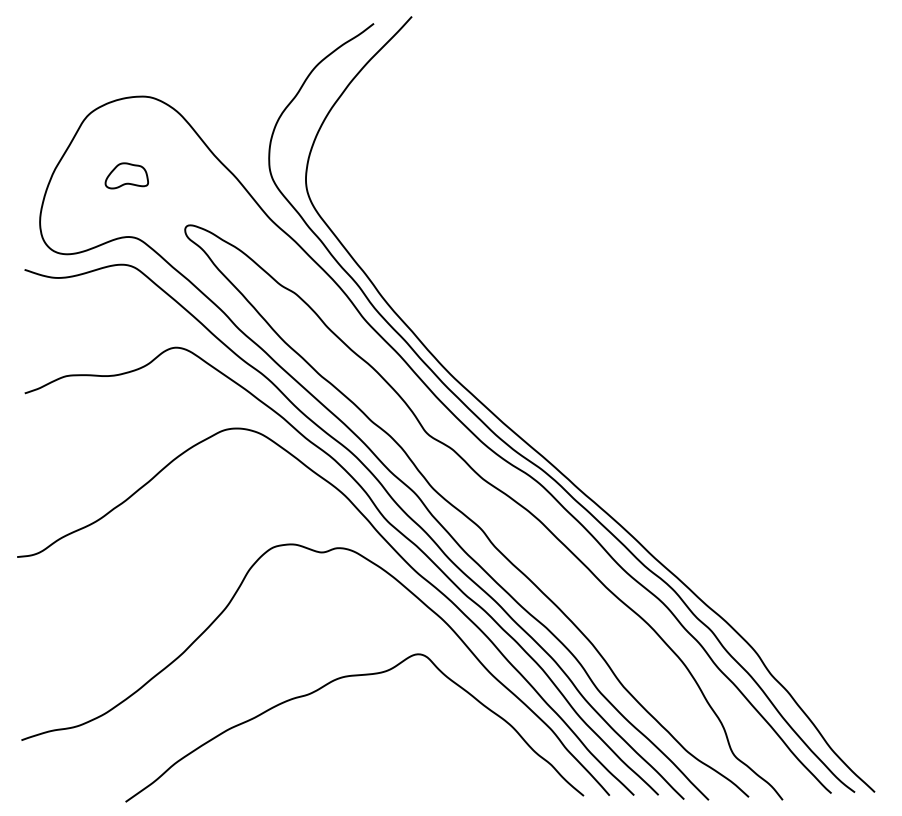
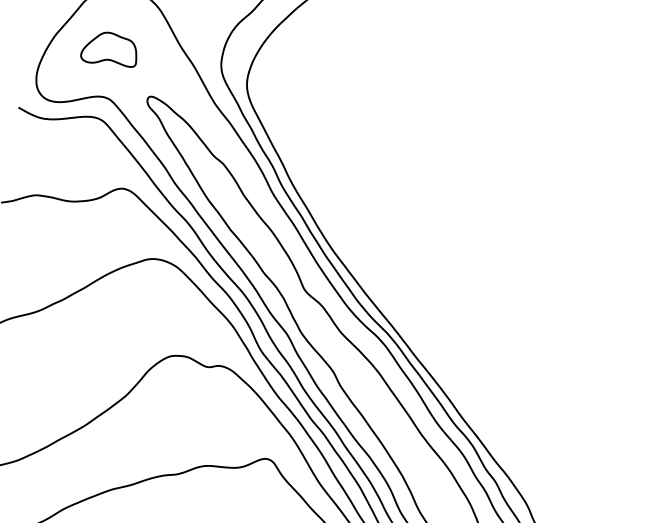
part: (126, 175) -> (110, 49), size x1.67

